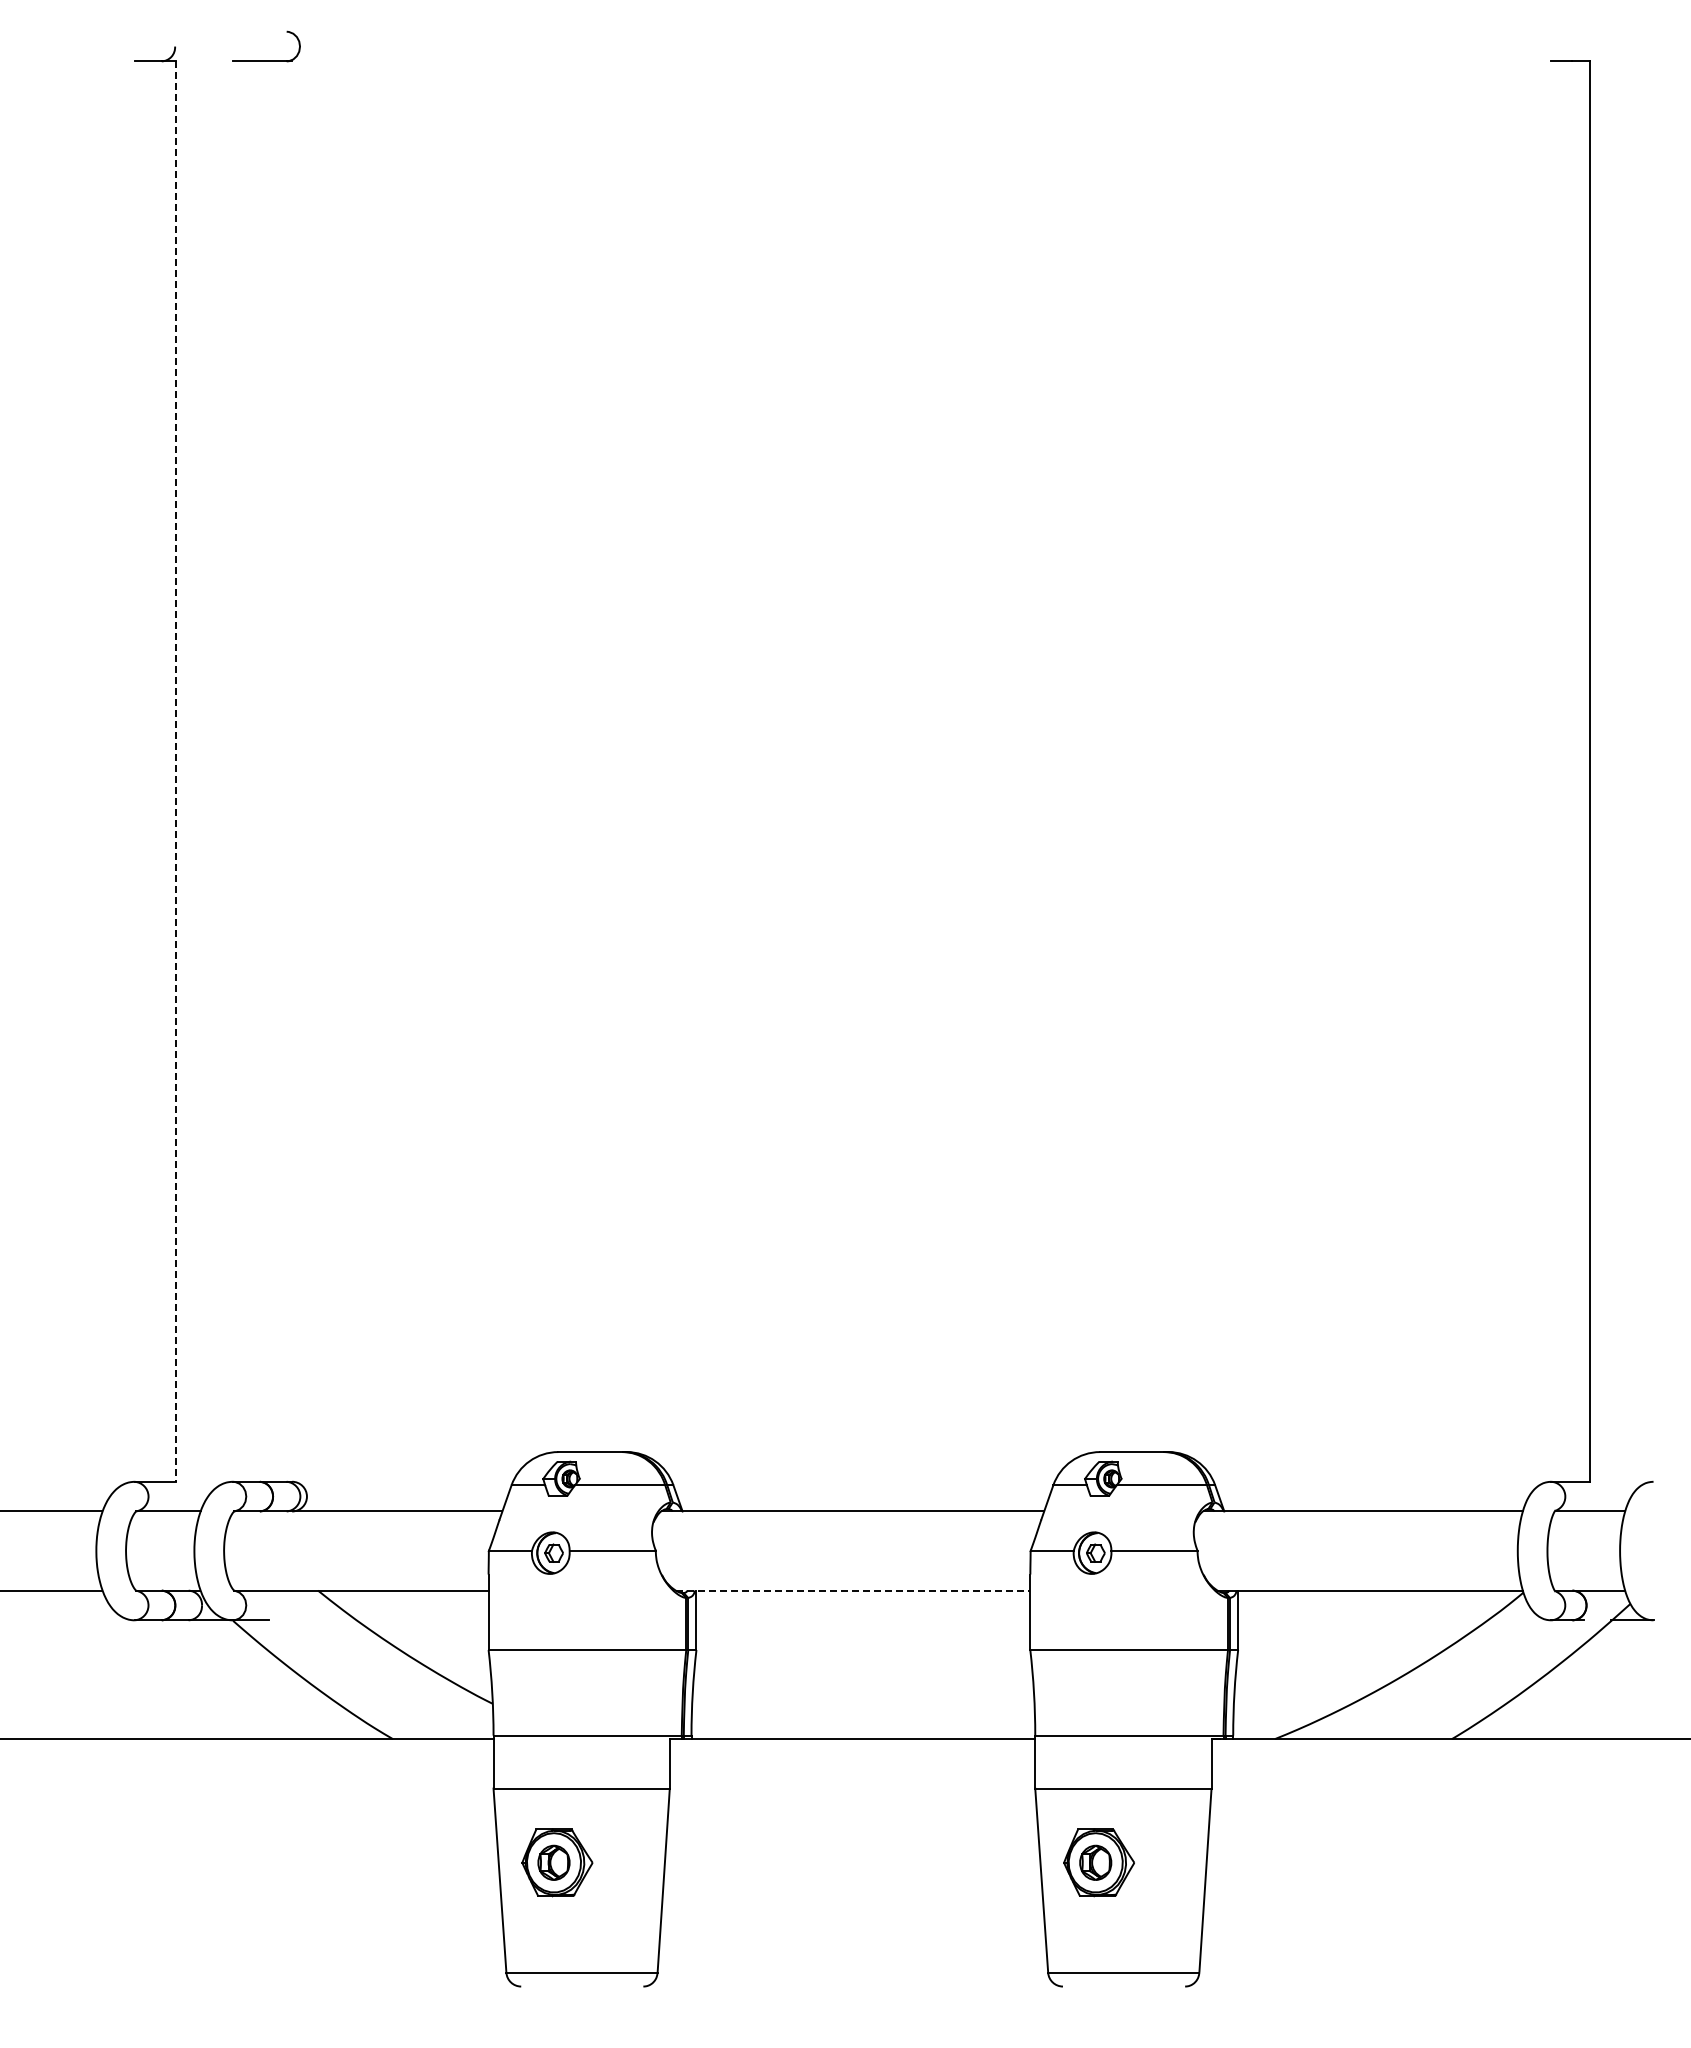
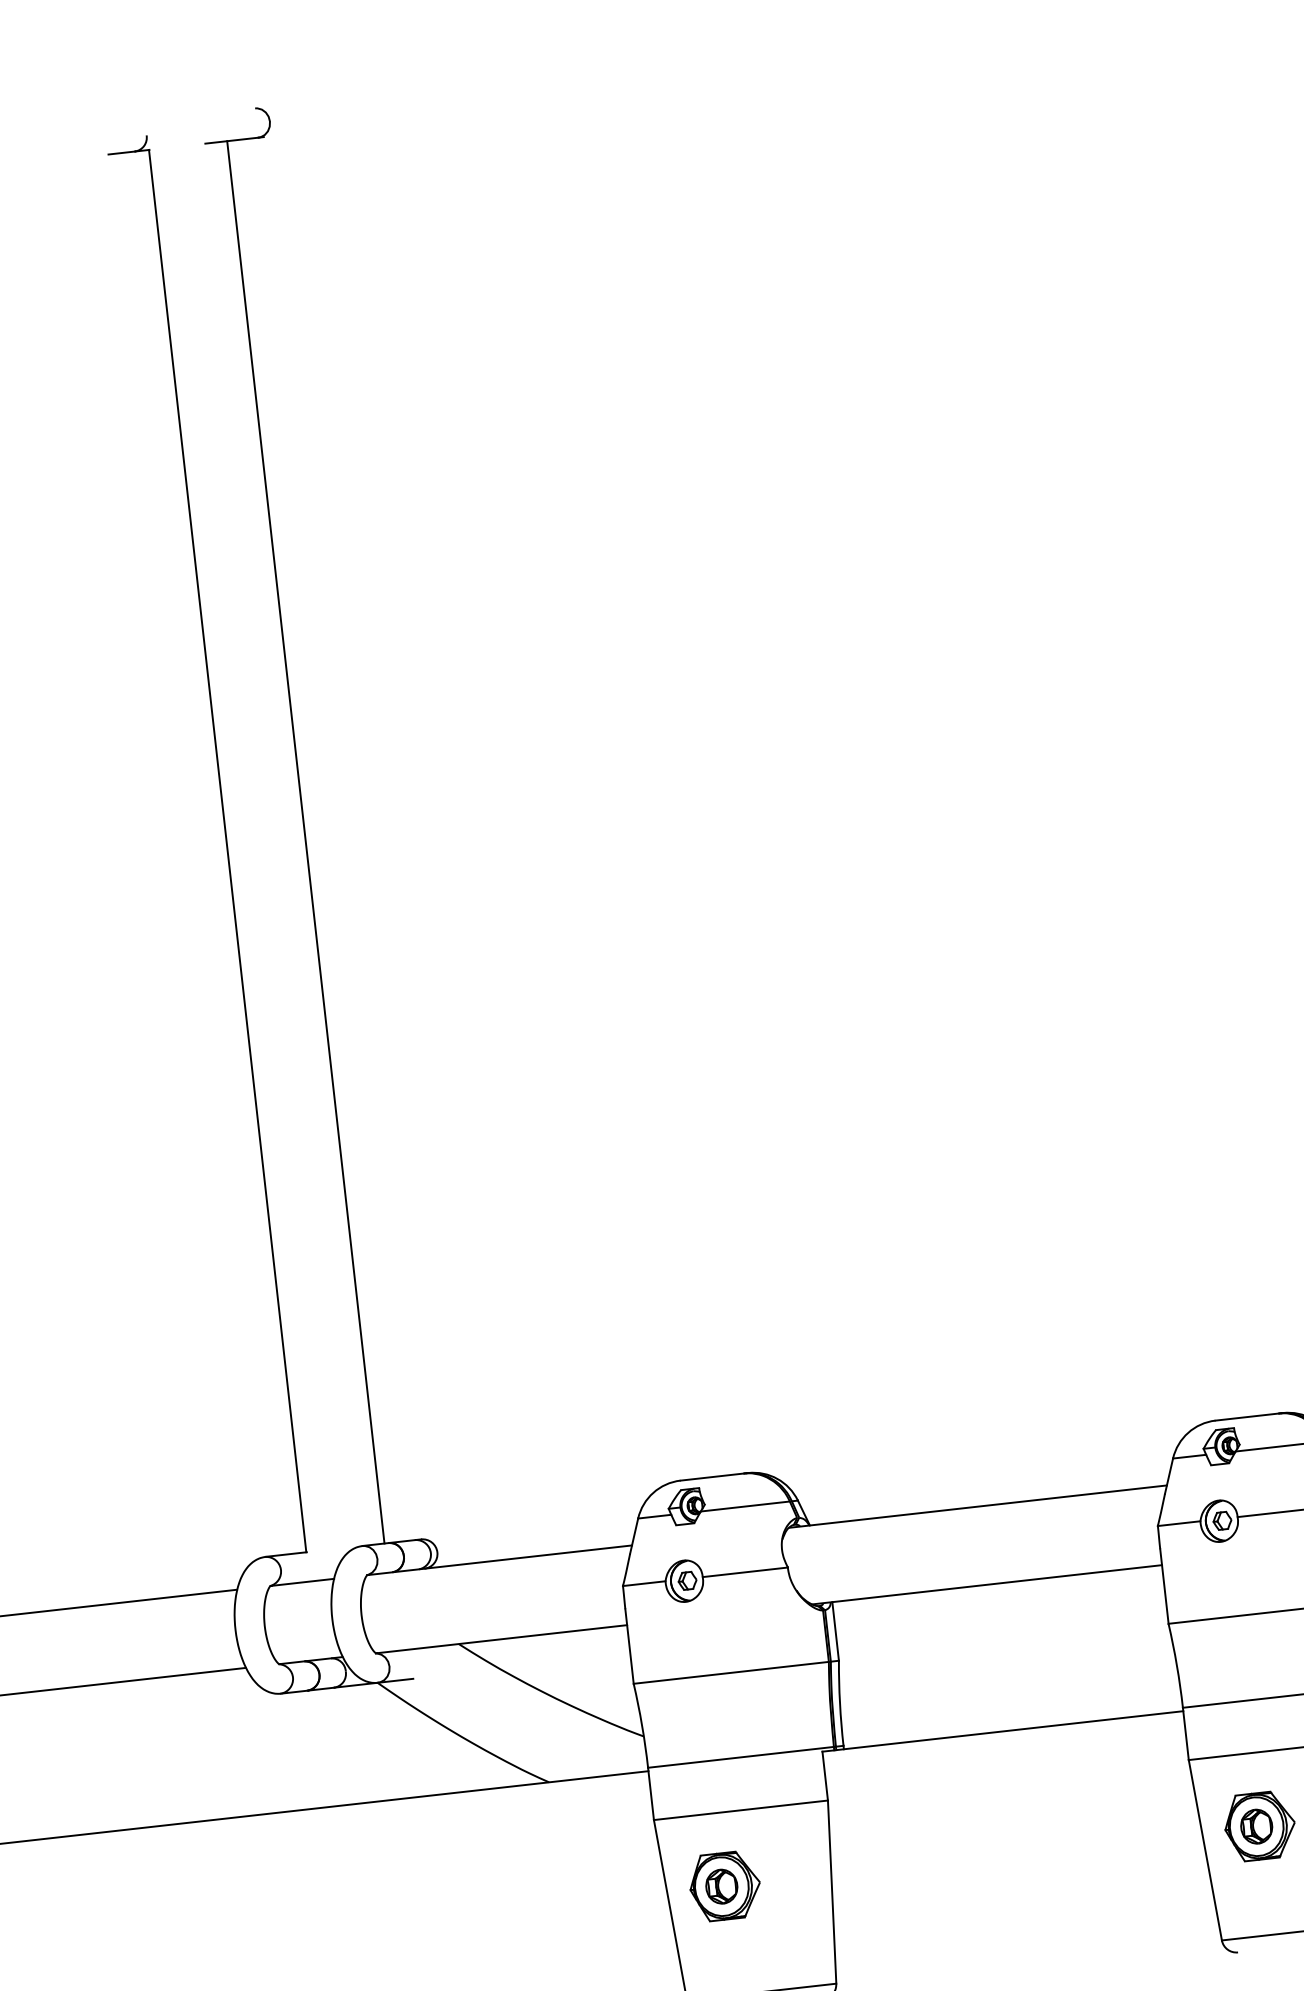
line: (255, 771) -> (306, 842), added
line: (175, 772) -> (227, 852), dashed -> solid
line: (853, 1590) -> (987, 1584), dashed -> solid

